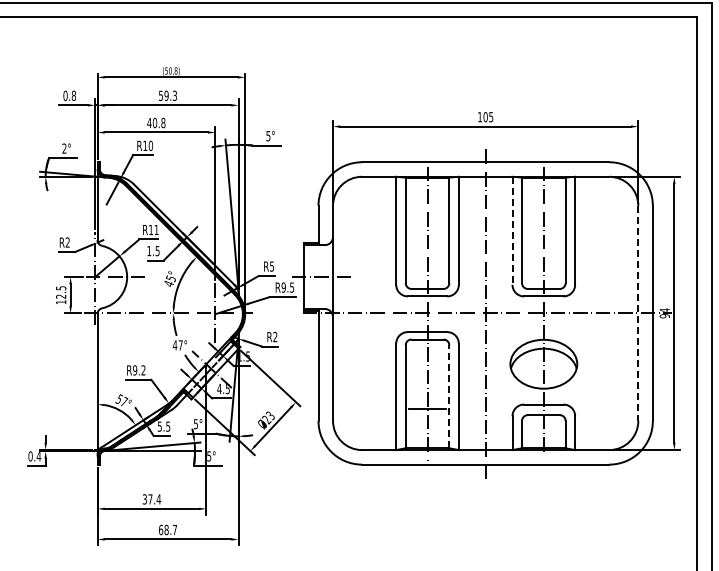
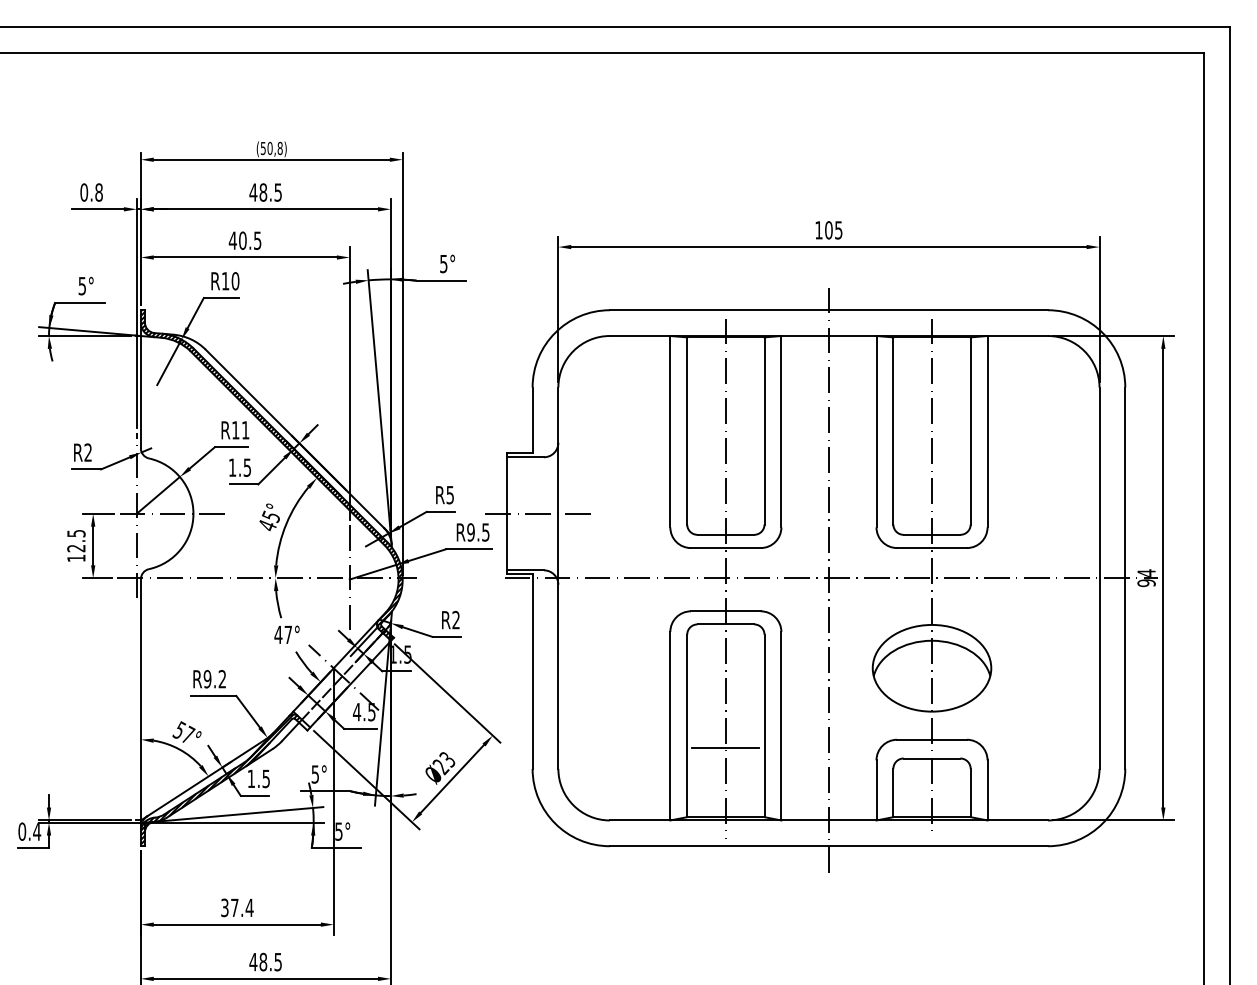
text: (167, 95) -> (264, 191), 59.3 -> 48.5
text: (163, 122) -> (257, 239), 40.8 -> 40.5
text: (64, 148) -> (82, 285), 2° -> 5°
line: (512, 231) -> (876, 432), dashed -> solid
line: (638, 313) -> (1099, 578), dashed -> solid
line: (449, 396) -> (764, 725), dashed -> solid
text: (159, 426) -> (250, 778), 5.5 -> 1.5
text: (167, 529) -> (264, 961), 68.7 -> 48.5

